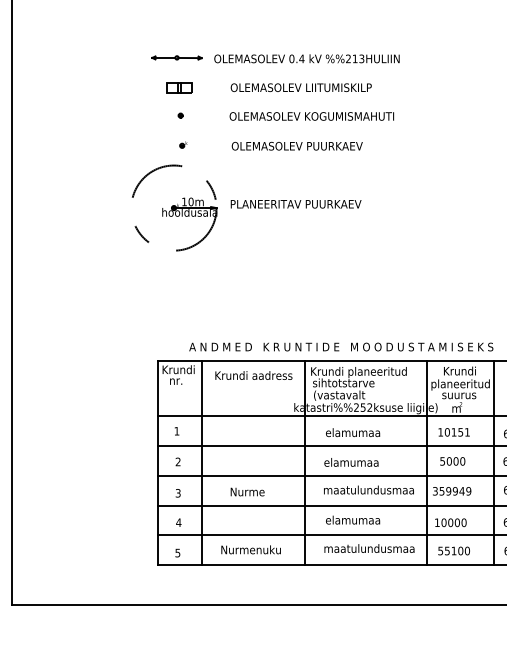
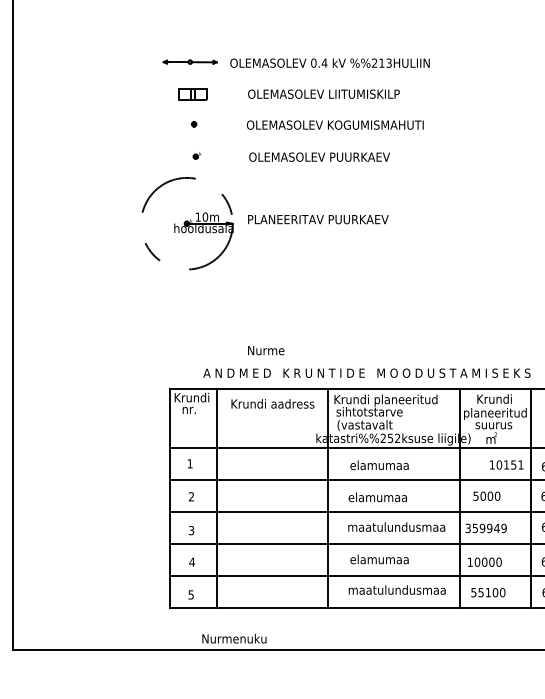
text: (453, 432) -> (505, 465), moved
text: (247, 491) -> (266, 350), moved
text: (250, 549) -> (233, 638), moved

